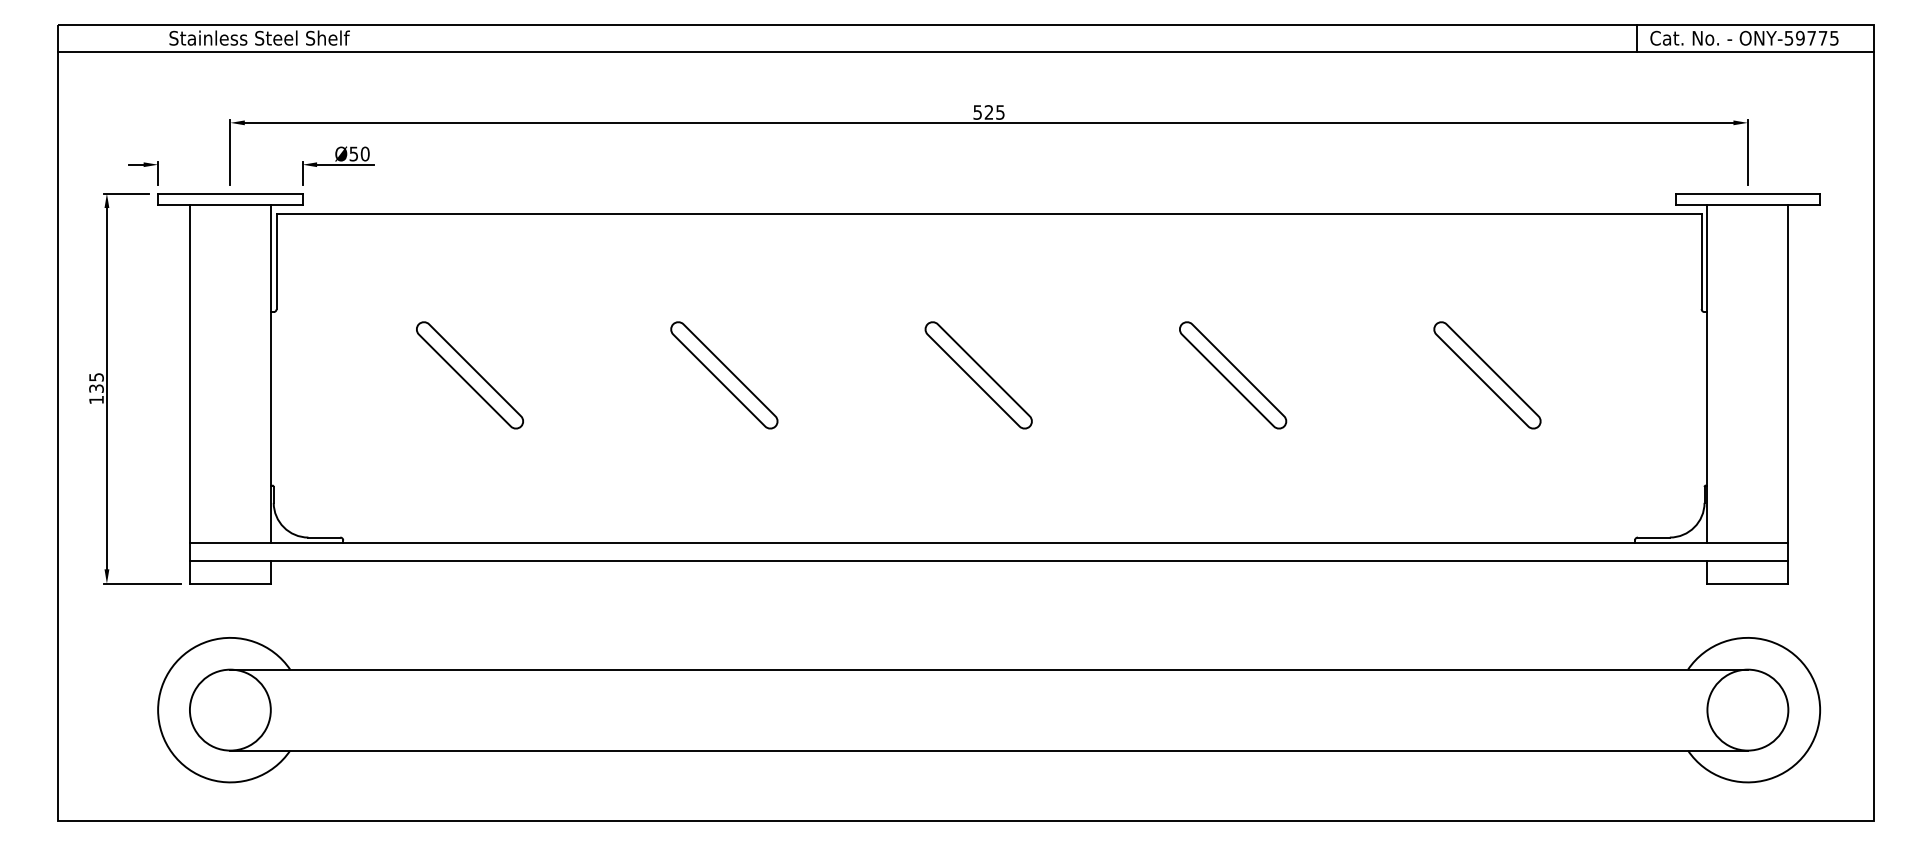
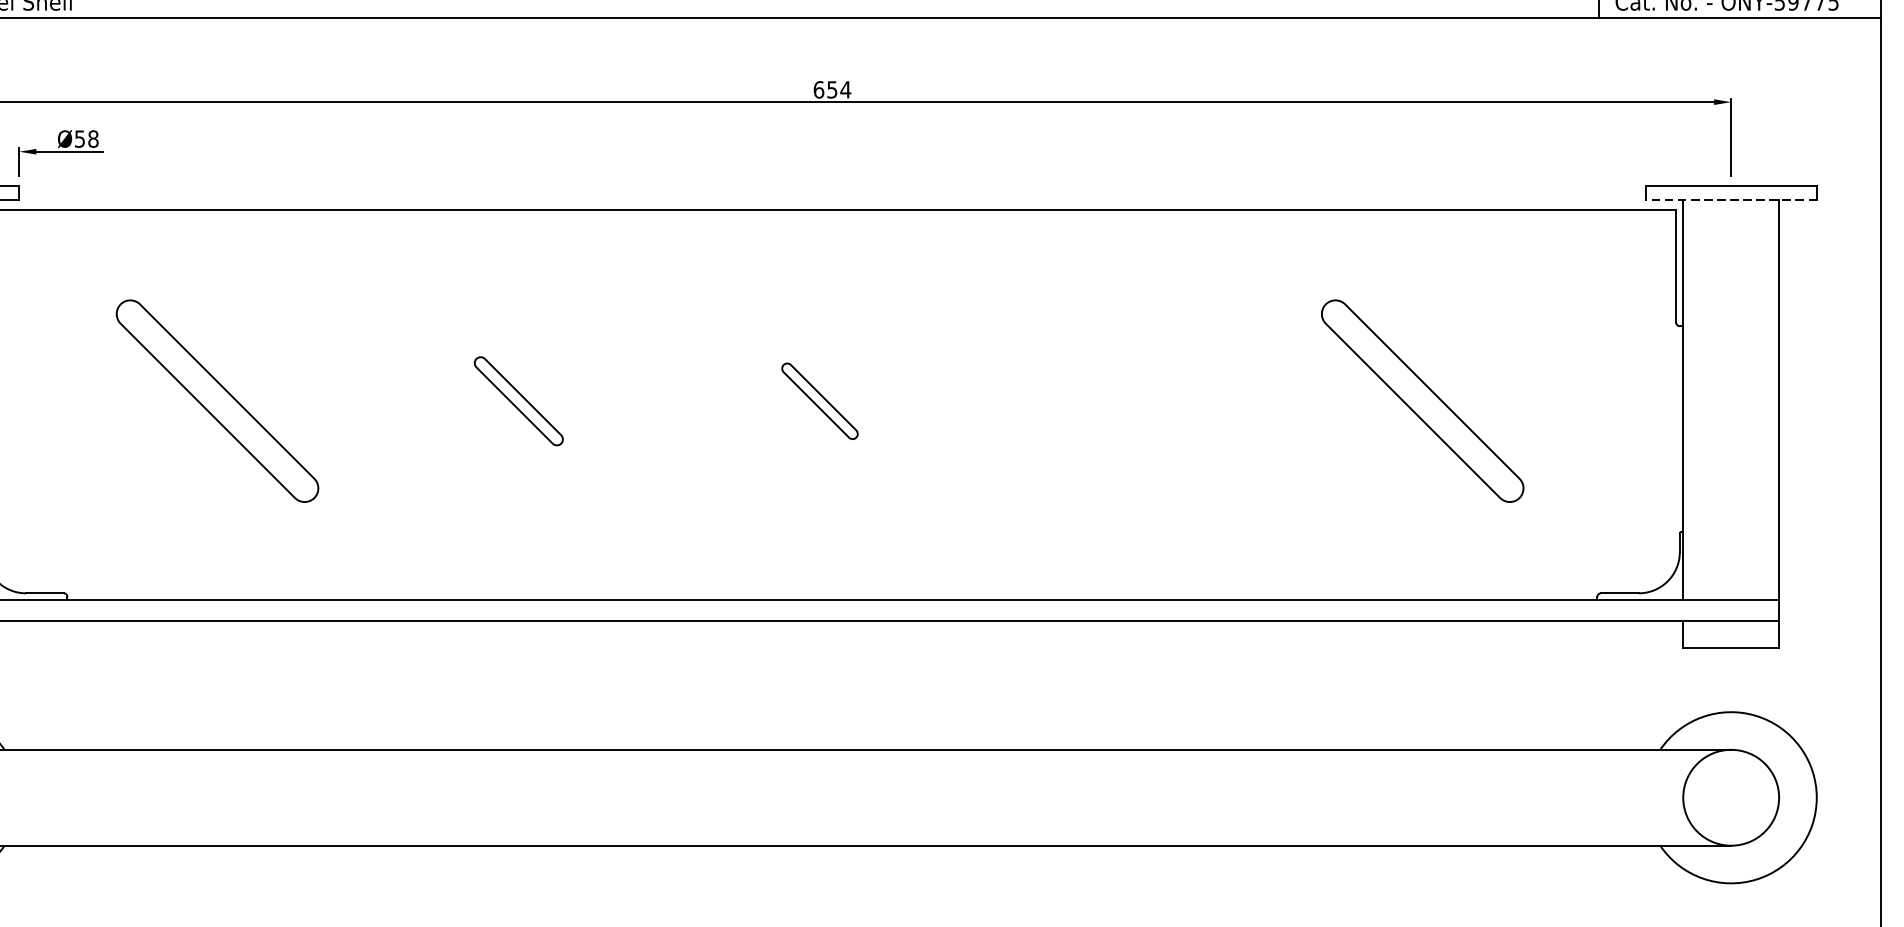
text: (989, 112) -> (832, 89), 525 -> 654
text: (364, 154) -> (92, 139), Ø50 -> Ø58
line: (1747, 205) -> (1730, 200), solid -> dashed
part: (469, 375) -> (216, 401), size x1.6
part: (724, 375) -> (518, 401), size x0.7
part: (978, 375) -> (819, 401), size x0.6
part: (1233, 375) -> (1121, 401), removed
part: (1487, 375) -> (1422, 401), size x1.6

